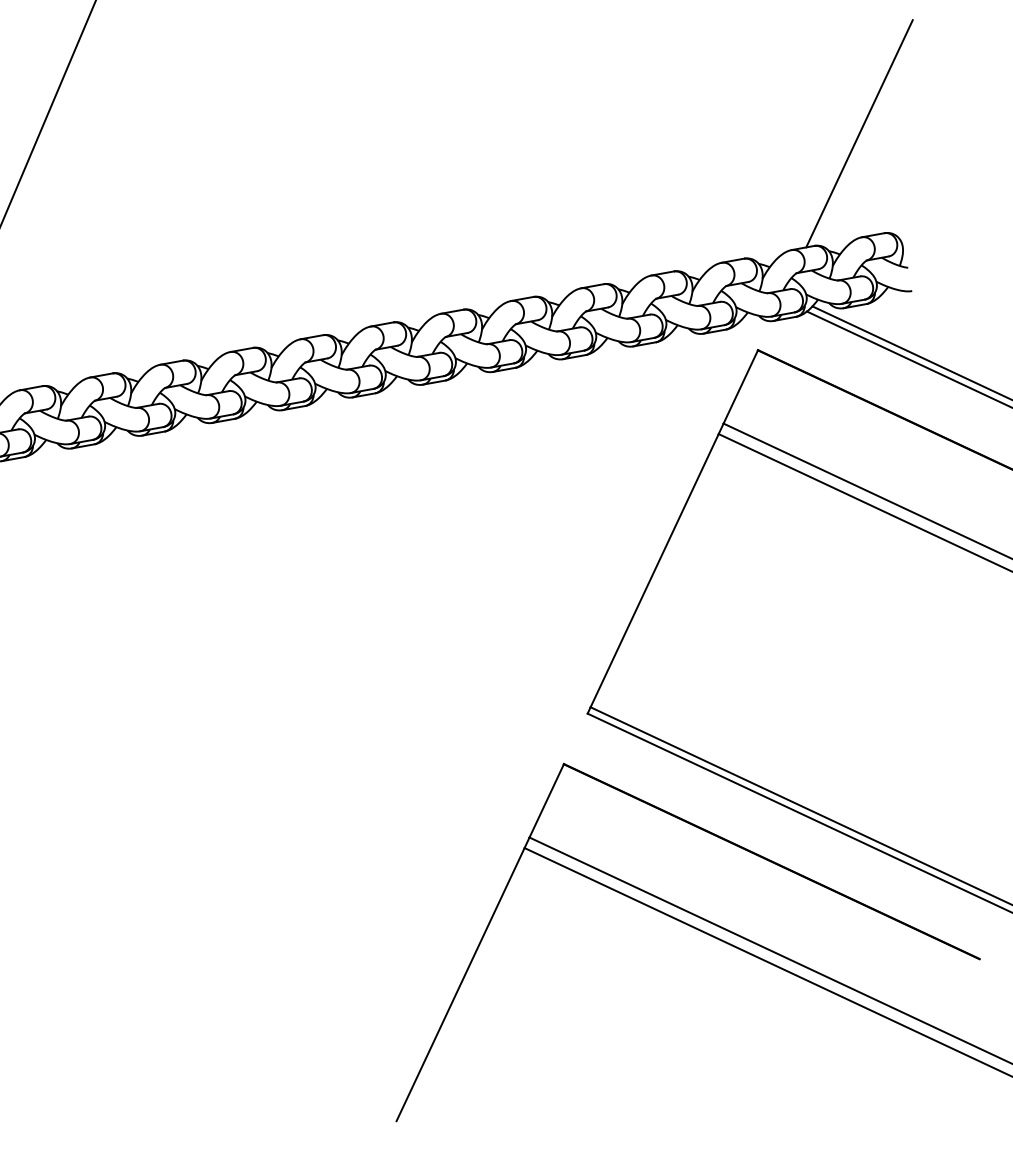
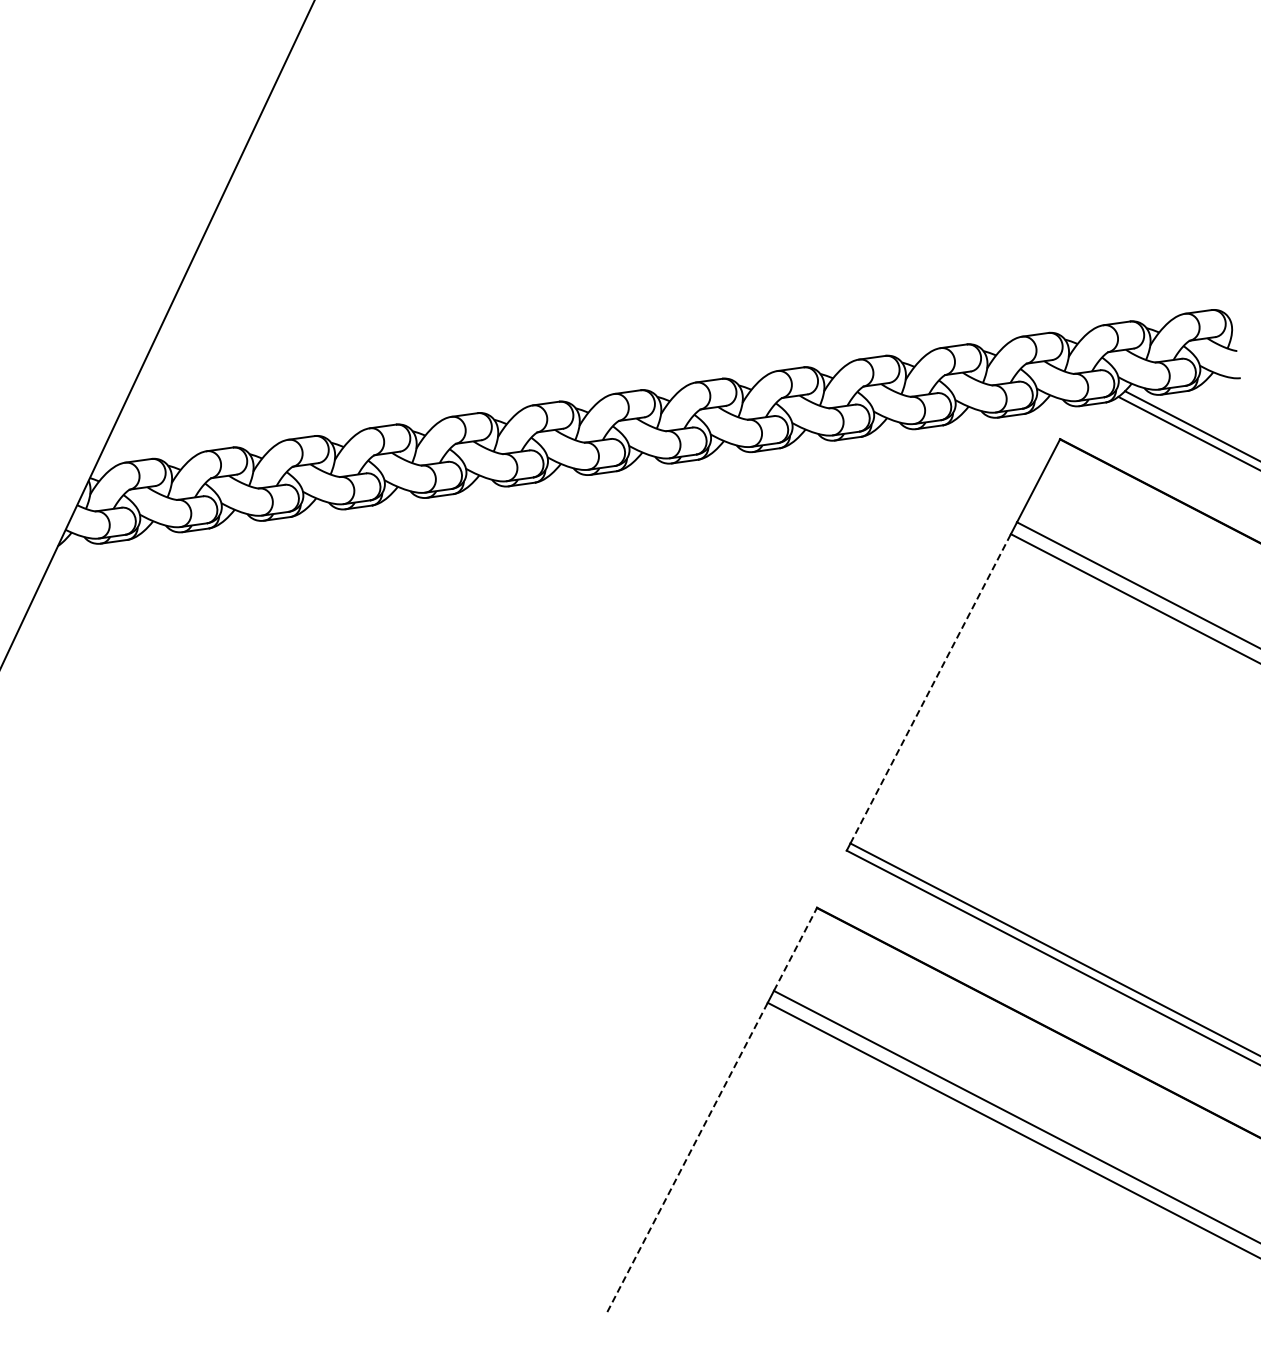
line: (859, 133) -> (1187, 193), removed
line: (654, 570) -> (930, 688), solid -> dashed
line: (546, 800) -> (795, 949), solid -> dashed
line: (460, 983) -> (687, 1156), solid -> dashed

